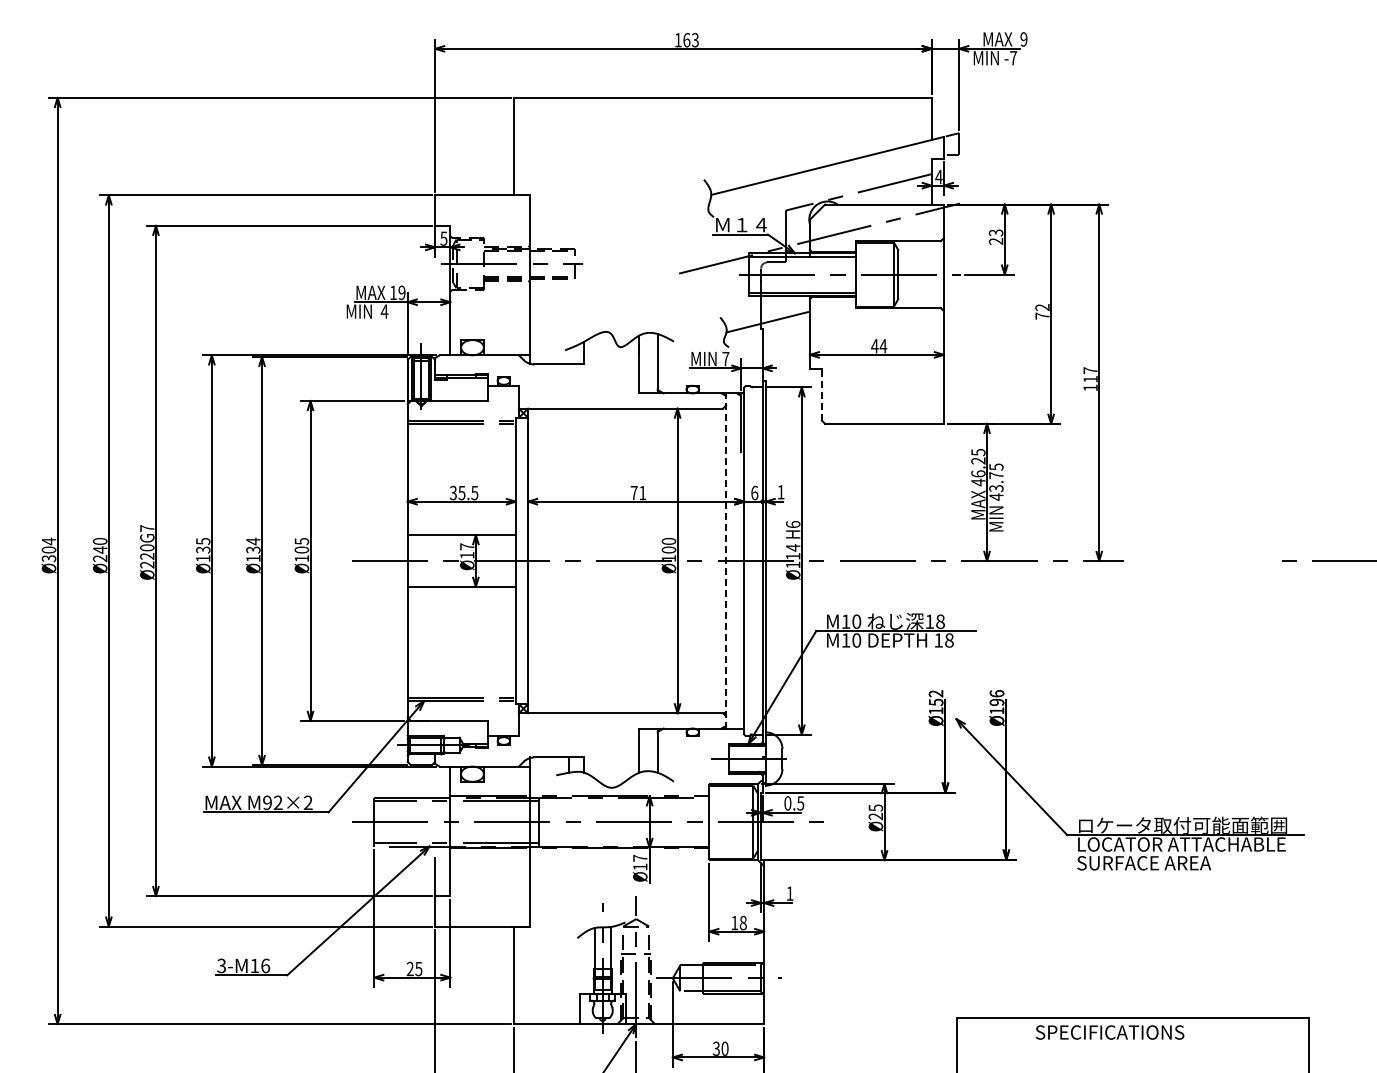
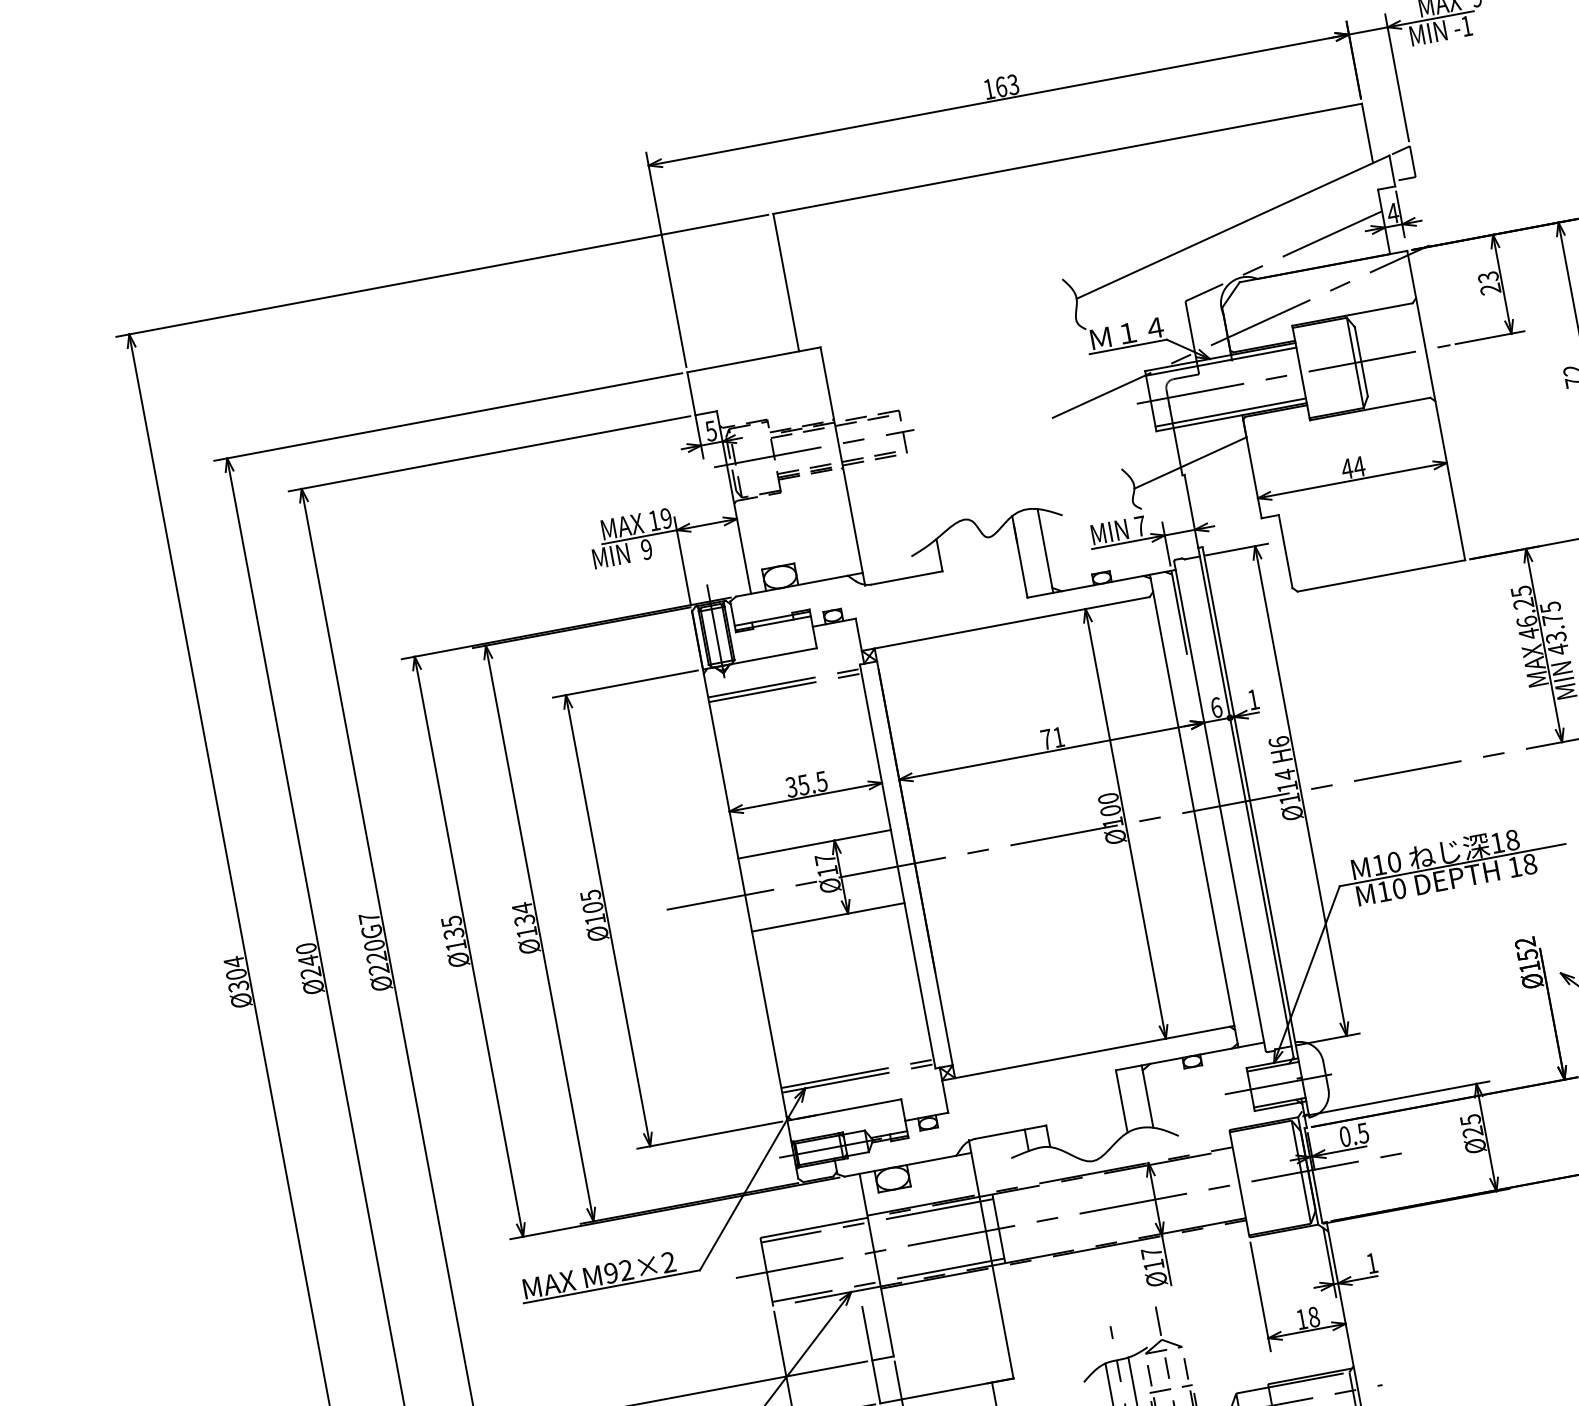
text: (1013, 58) -> (1466, 26), -7 -> -1
text: (384, 311) -> (646, 549), 4 -> 9
line: (822, 394) -> (1286, 550), dashed -> solid
line: (726, 560) -> (1194, 810), dashed -> solid

